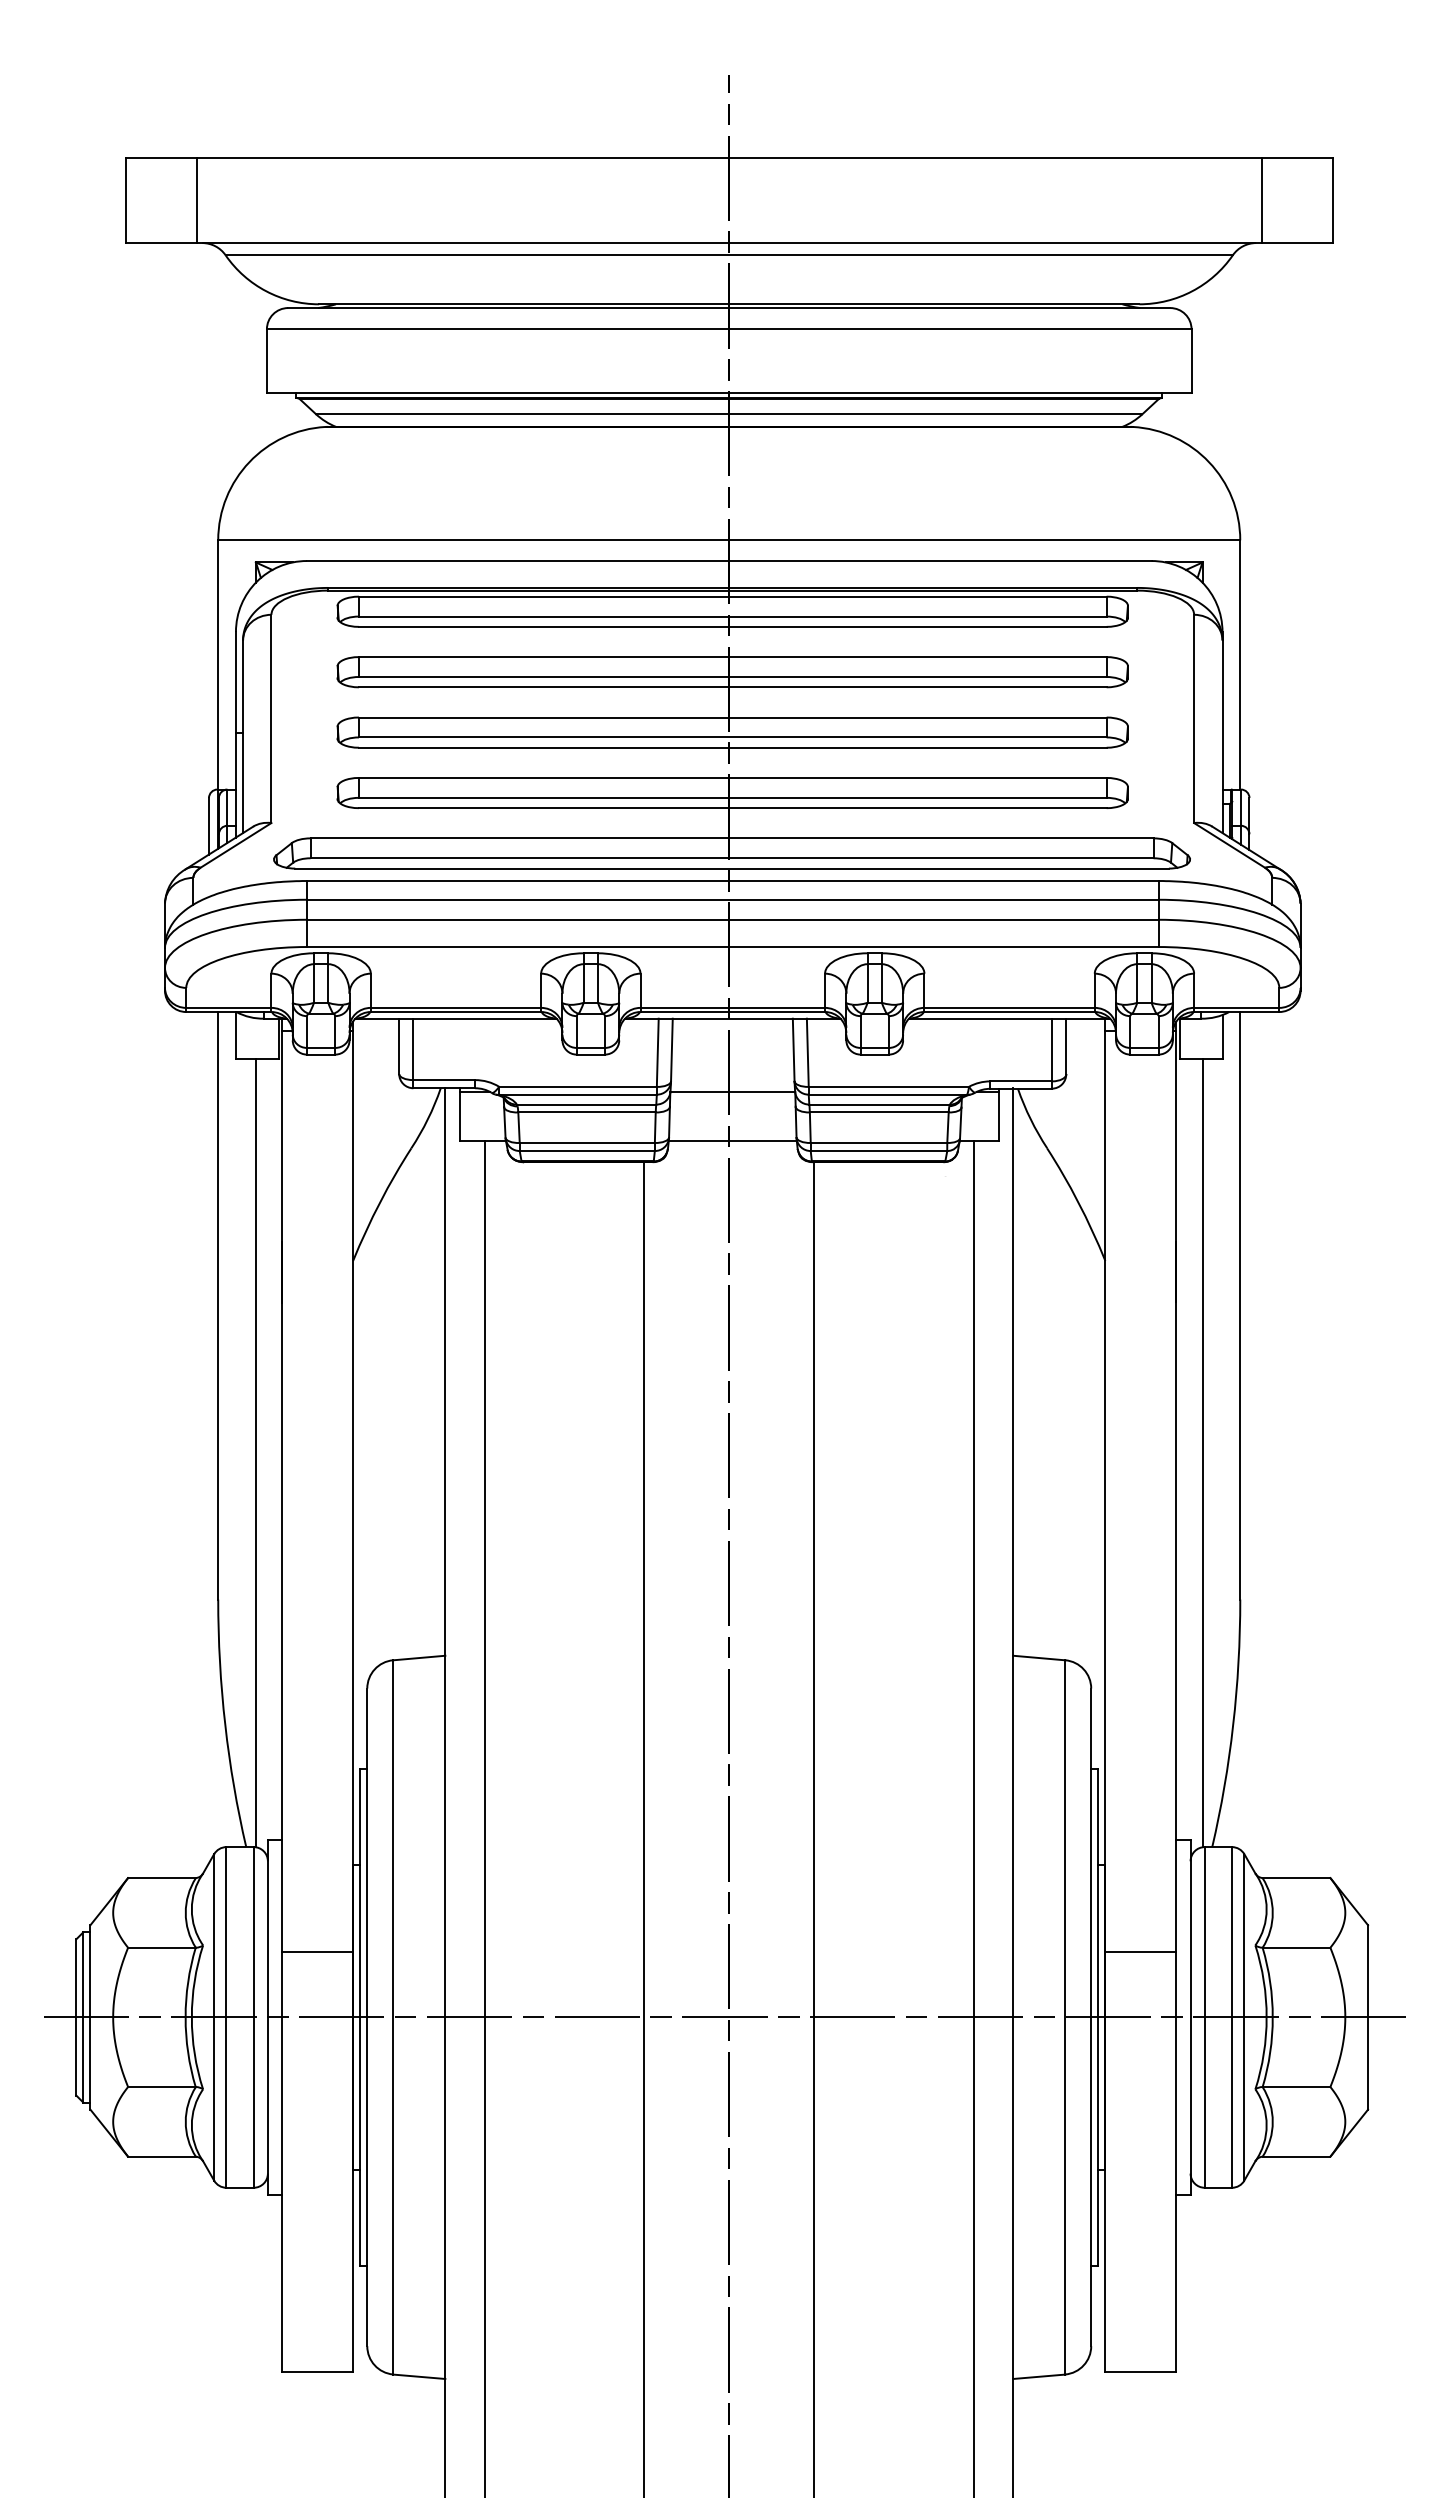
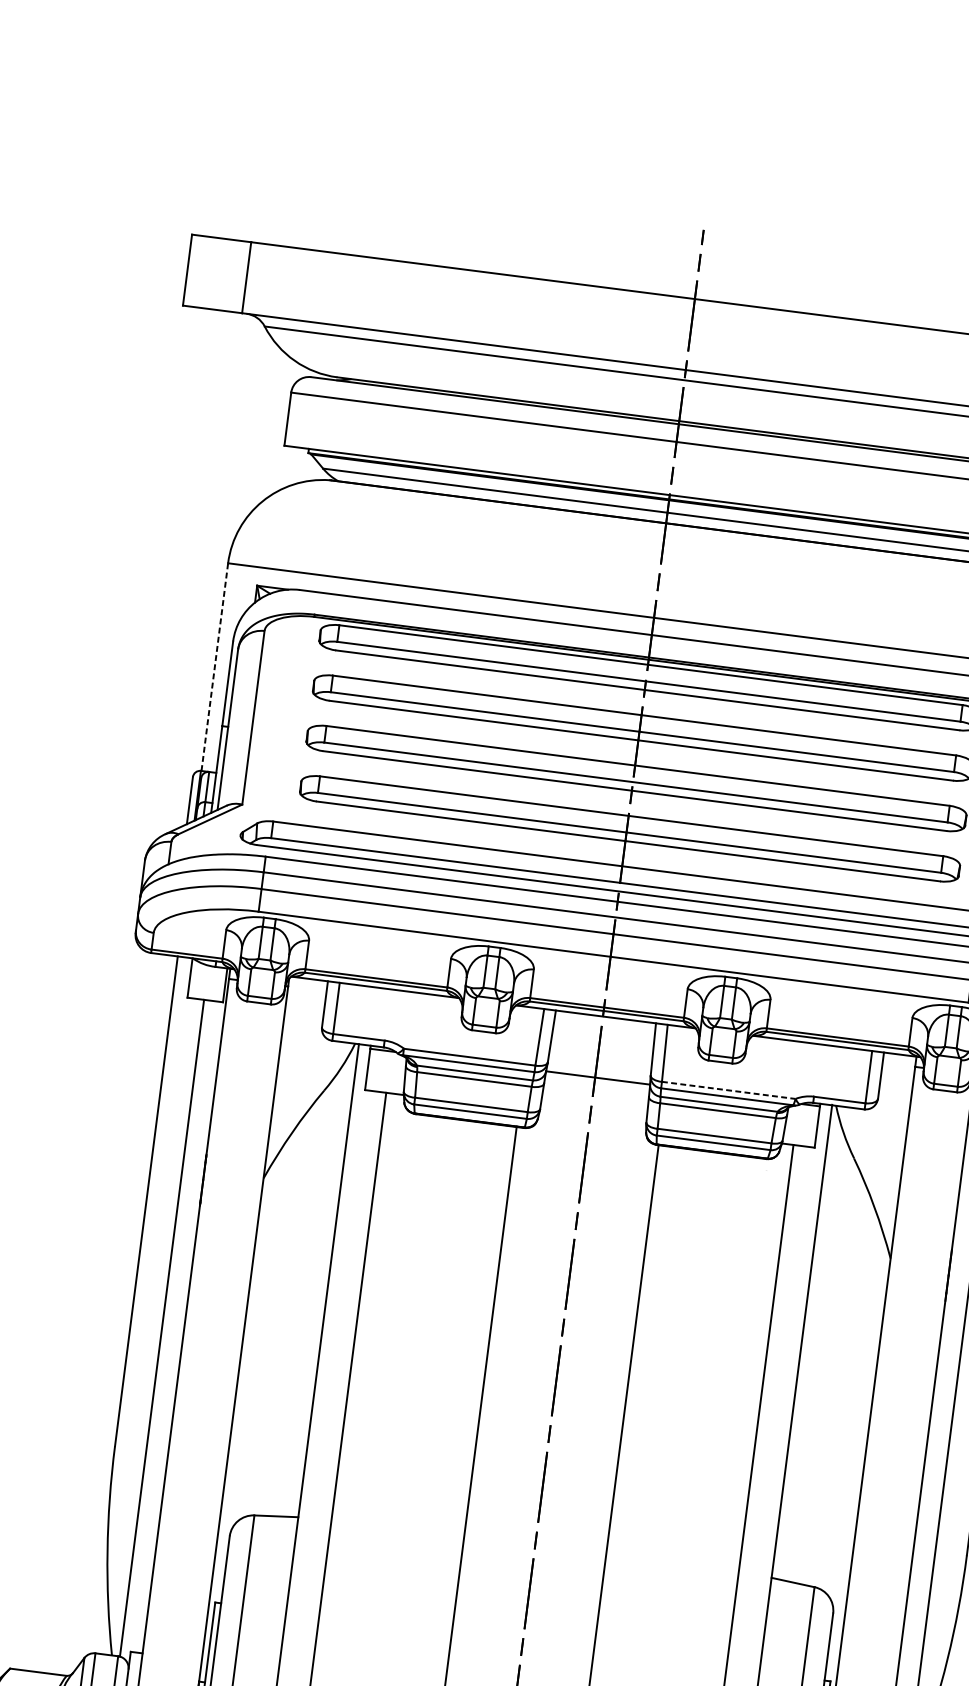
line: (218, 664) -> (215, 666), solid -> dashed
line: (889, 1086) -> (729, 1090), solid -> dashed
line: (732, 1141) -> (592, 1119), removed

